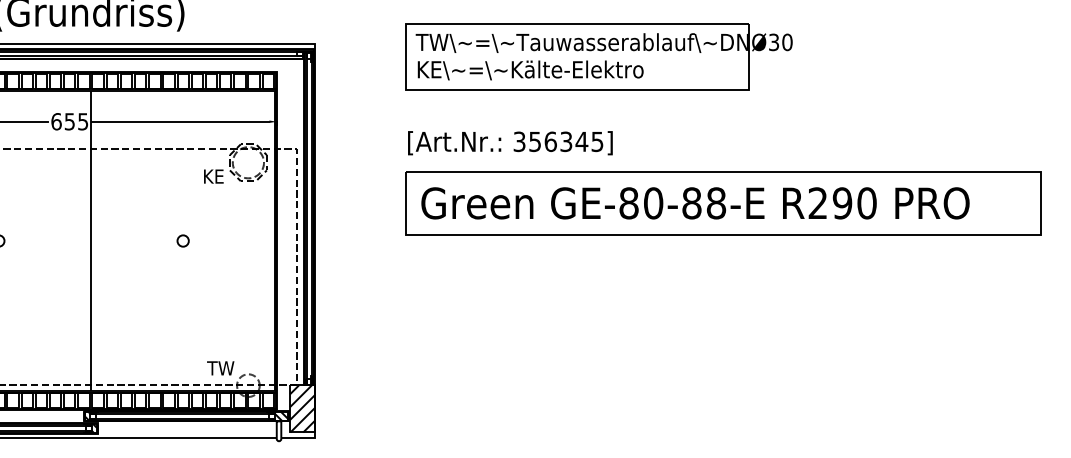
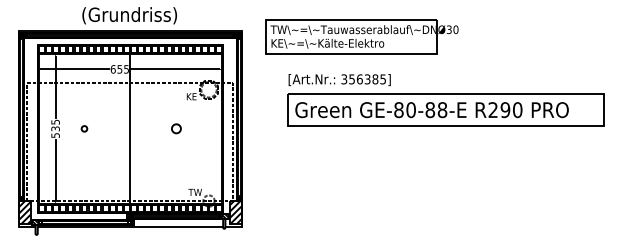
part: (598, 55) -> (361, 36), moved
text: (582, 142) -> (375, 79), 356345] -> 356385]
circle: (183, 240) -> (176, 128), size x1.6

